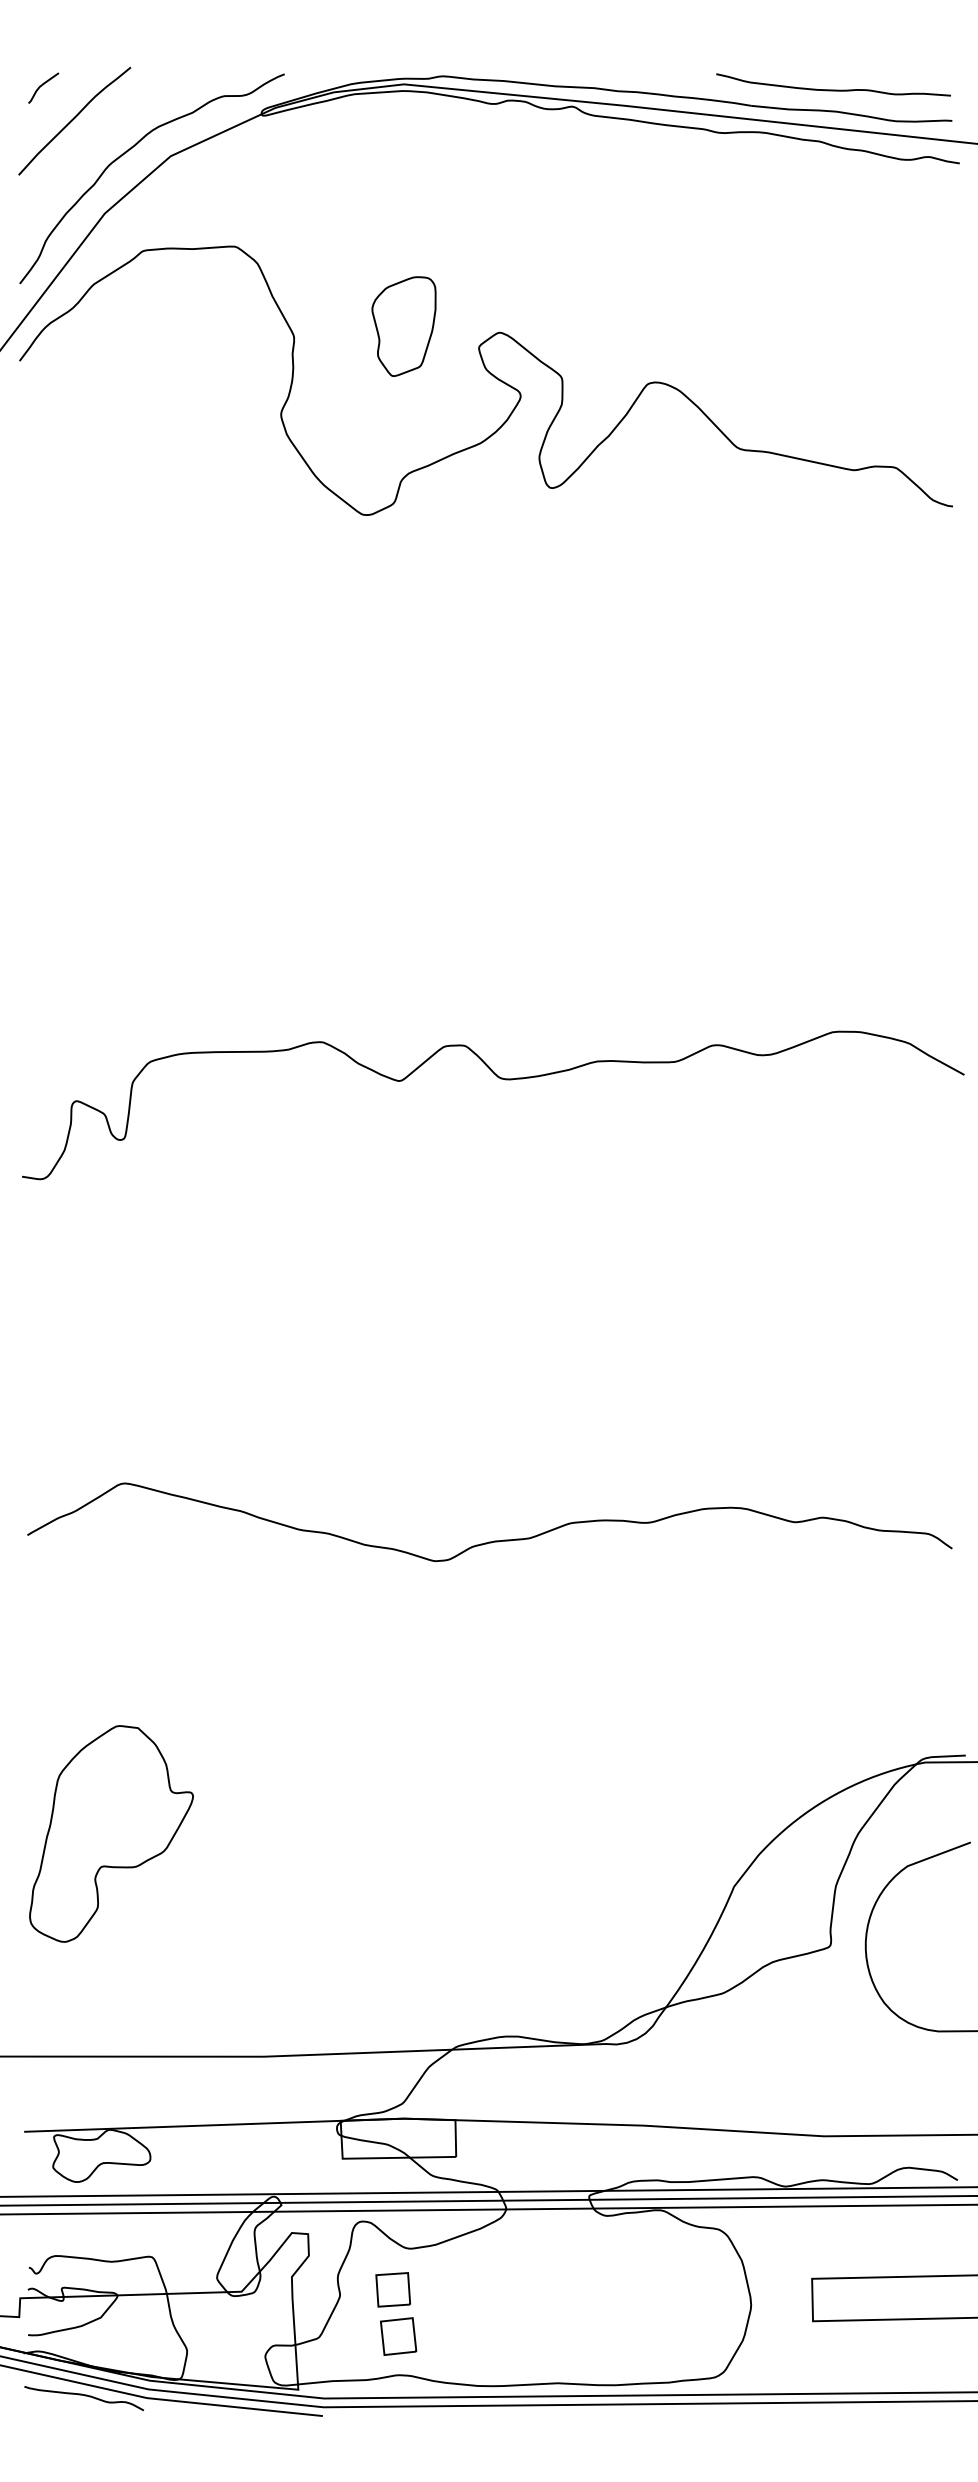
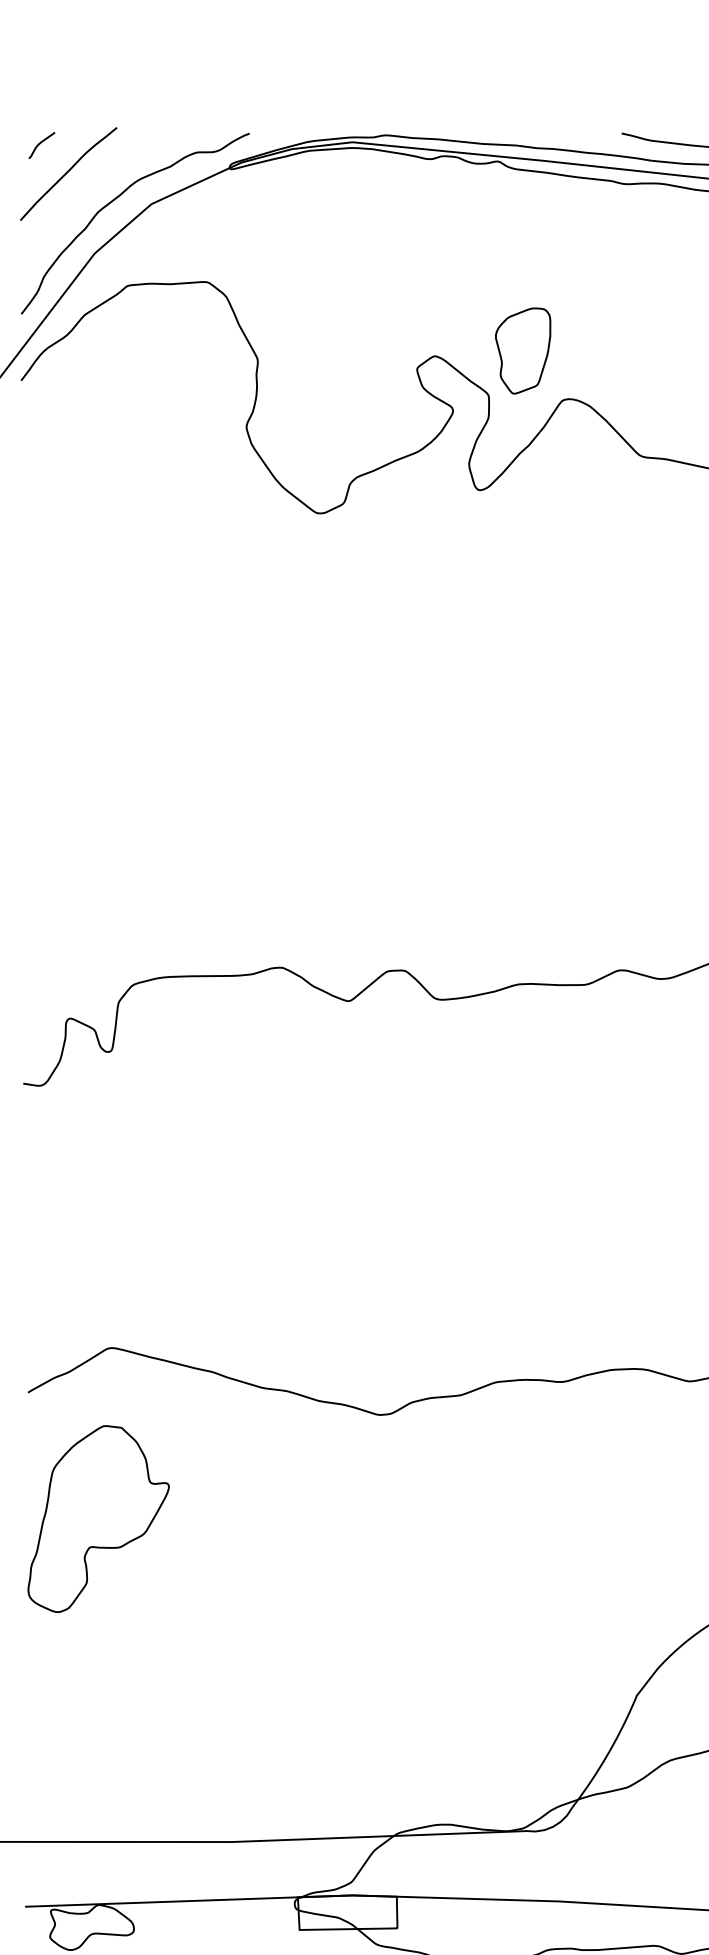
part: (403, 326) -> (522, 350), moved
part: (111, 1833) -> (98, 1518), moved

